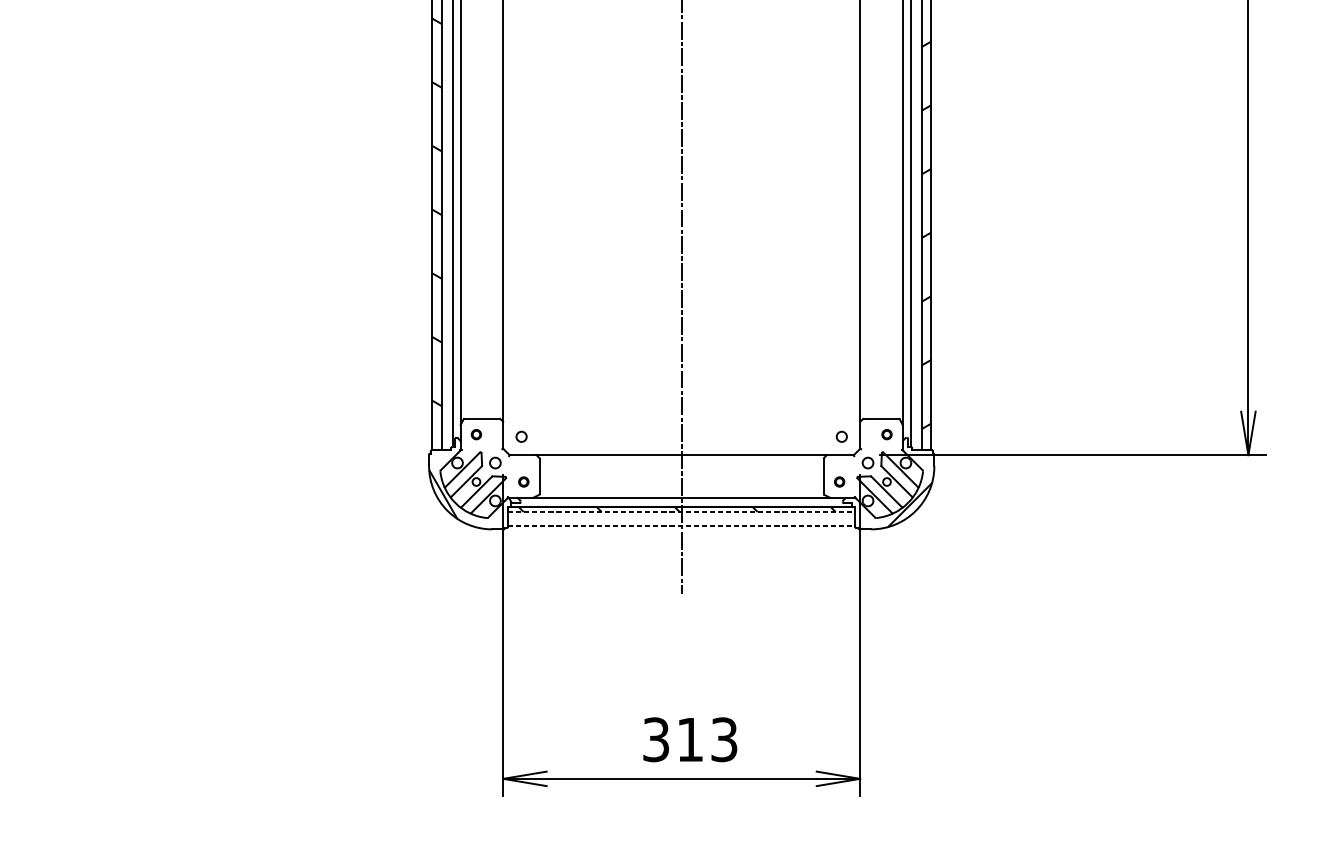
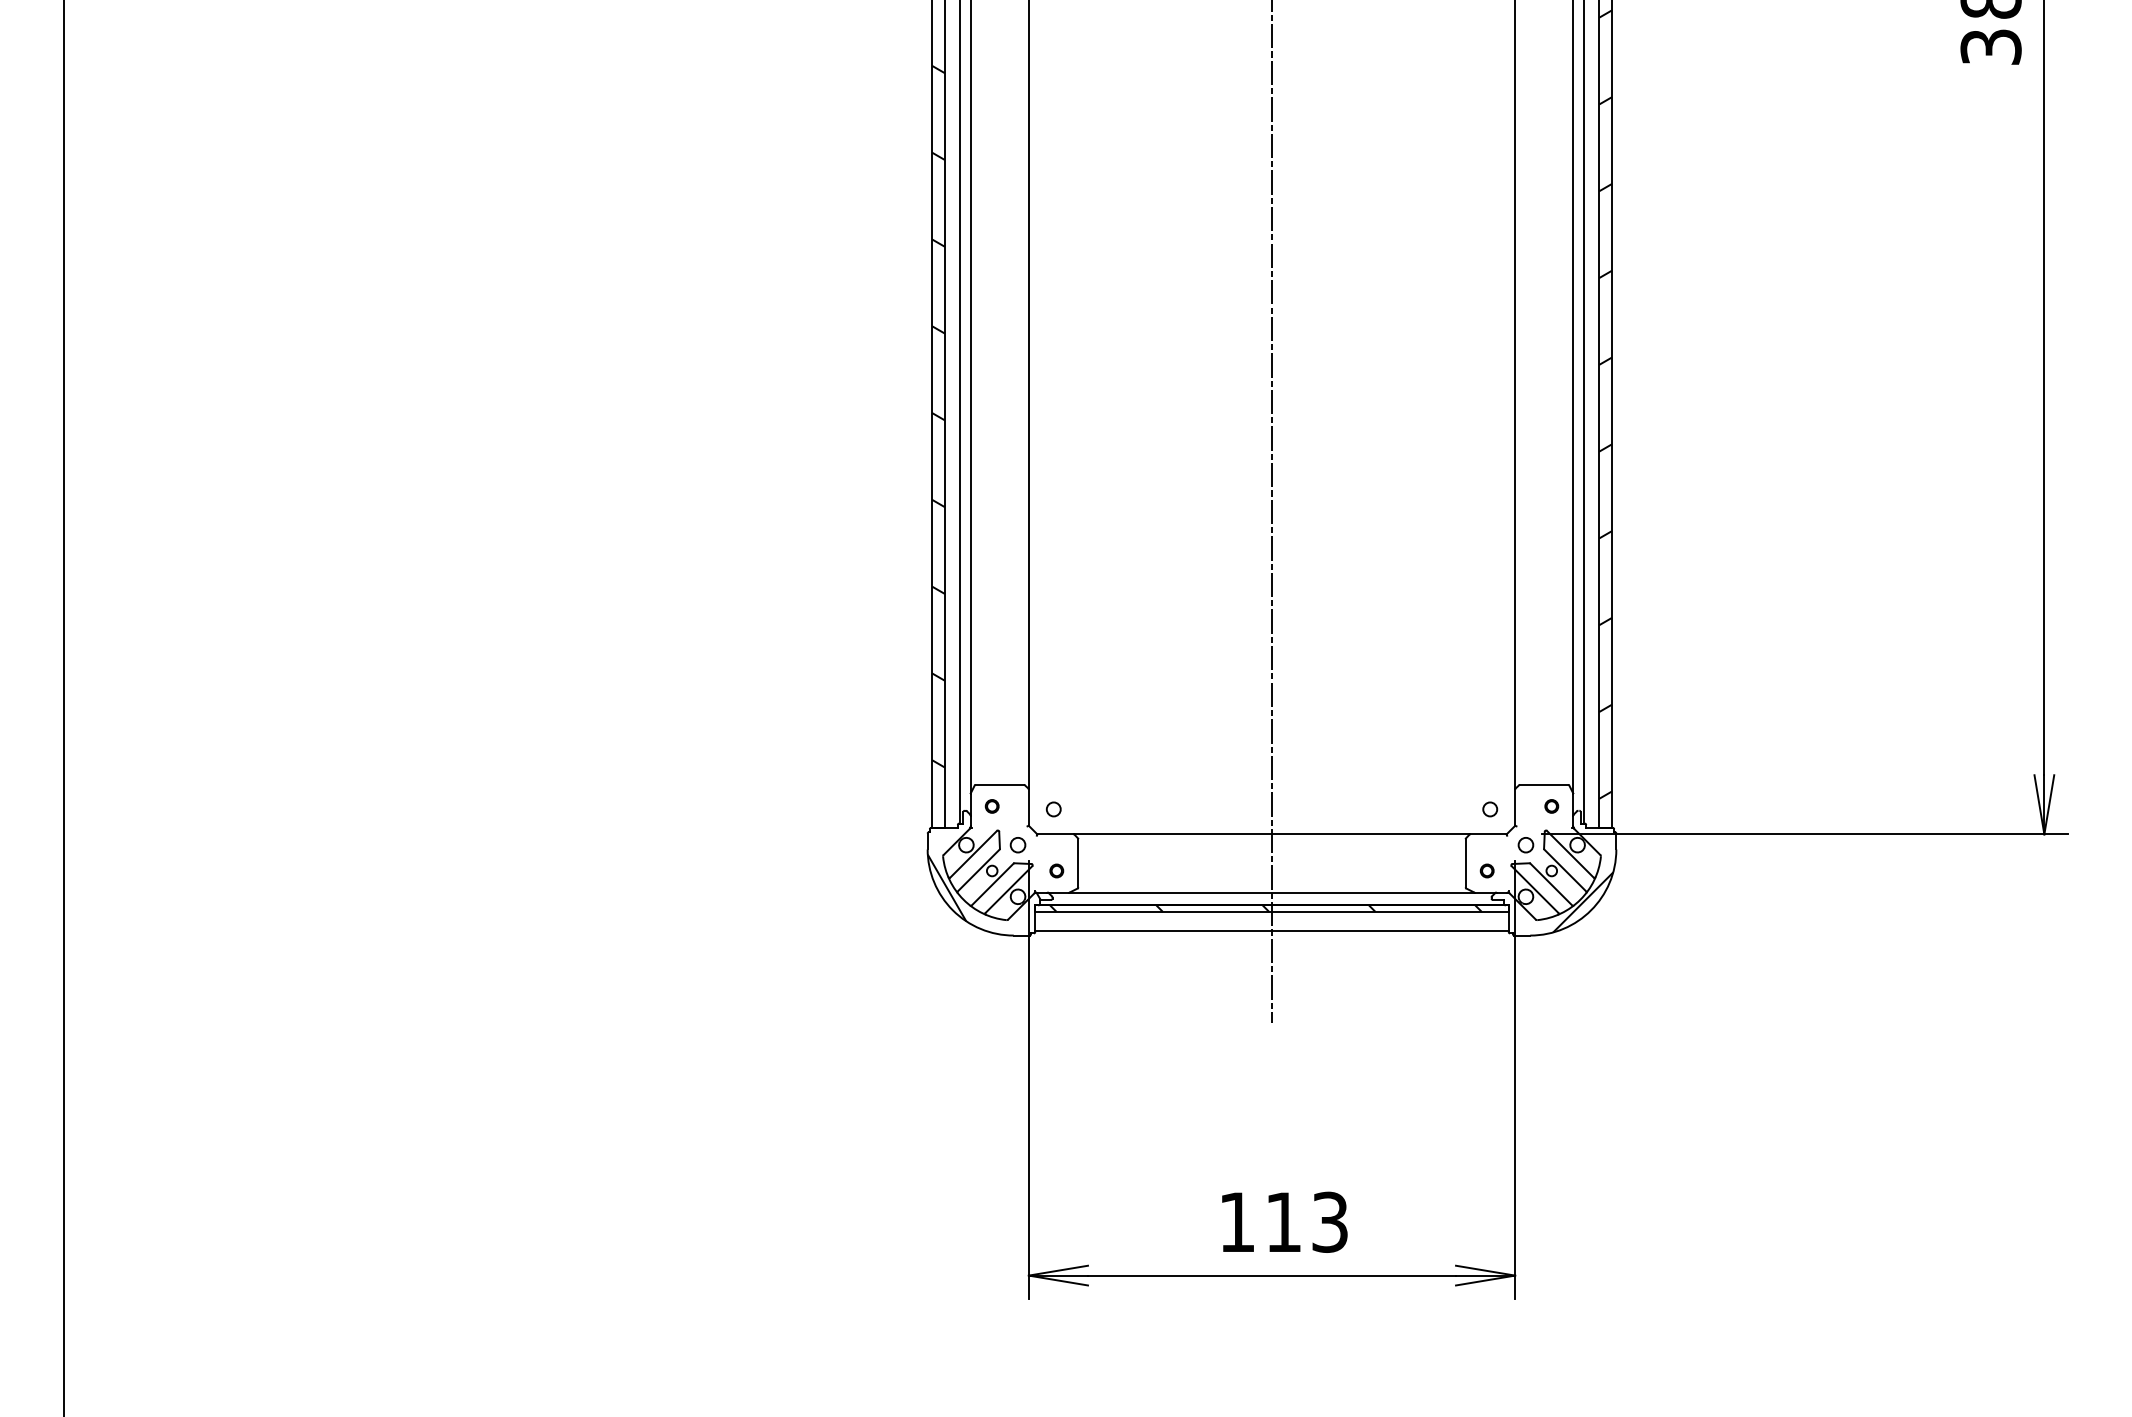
line: (682, 511) -> (1272, 911), dashed -> solid
line: (682, 526) -> (1272, 931), dashed -> solid
text: (655, 739) -> (1236, 1221), 313 -> 113

